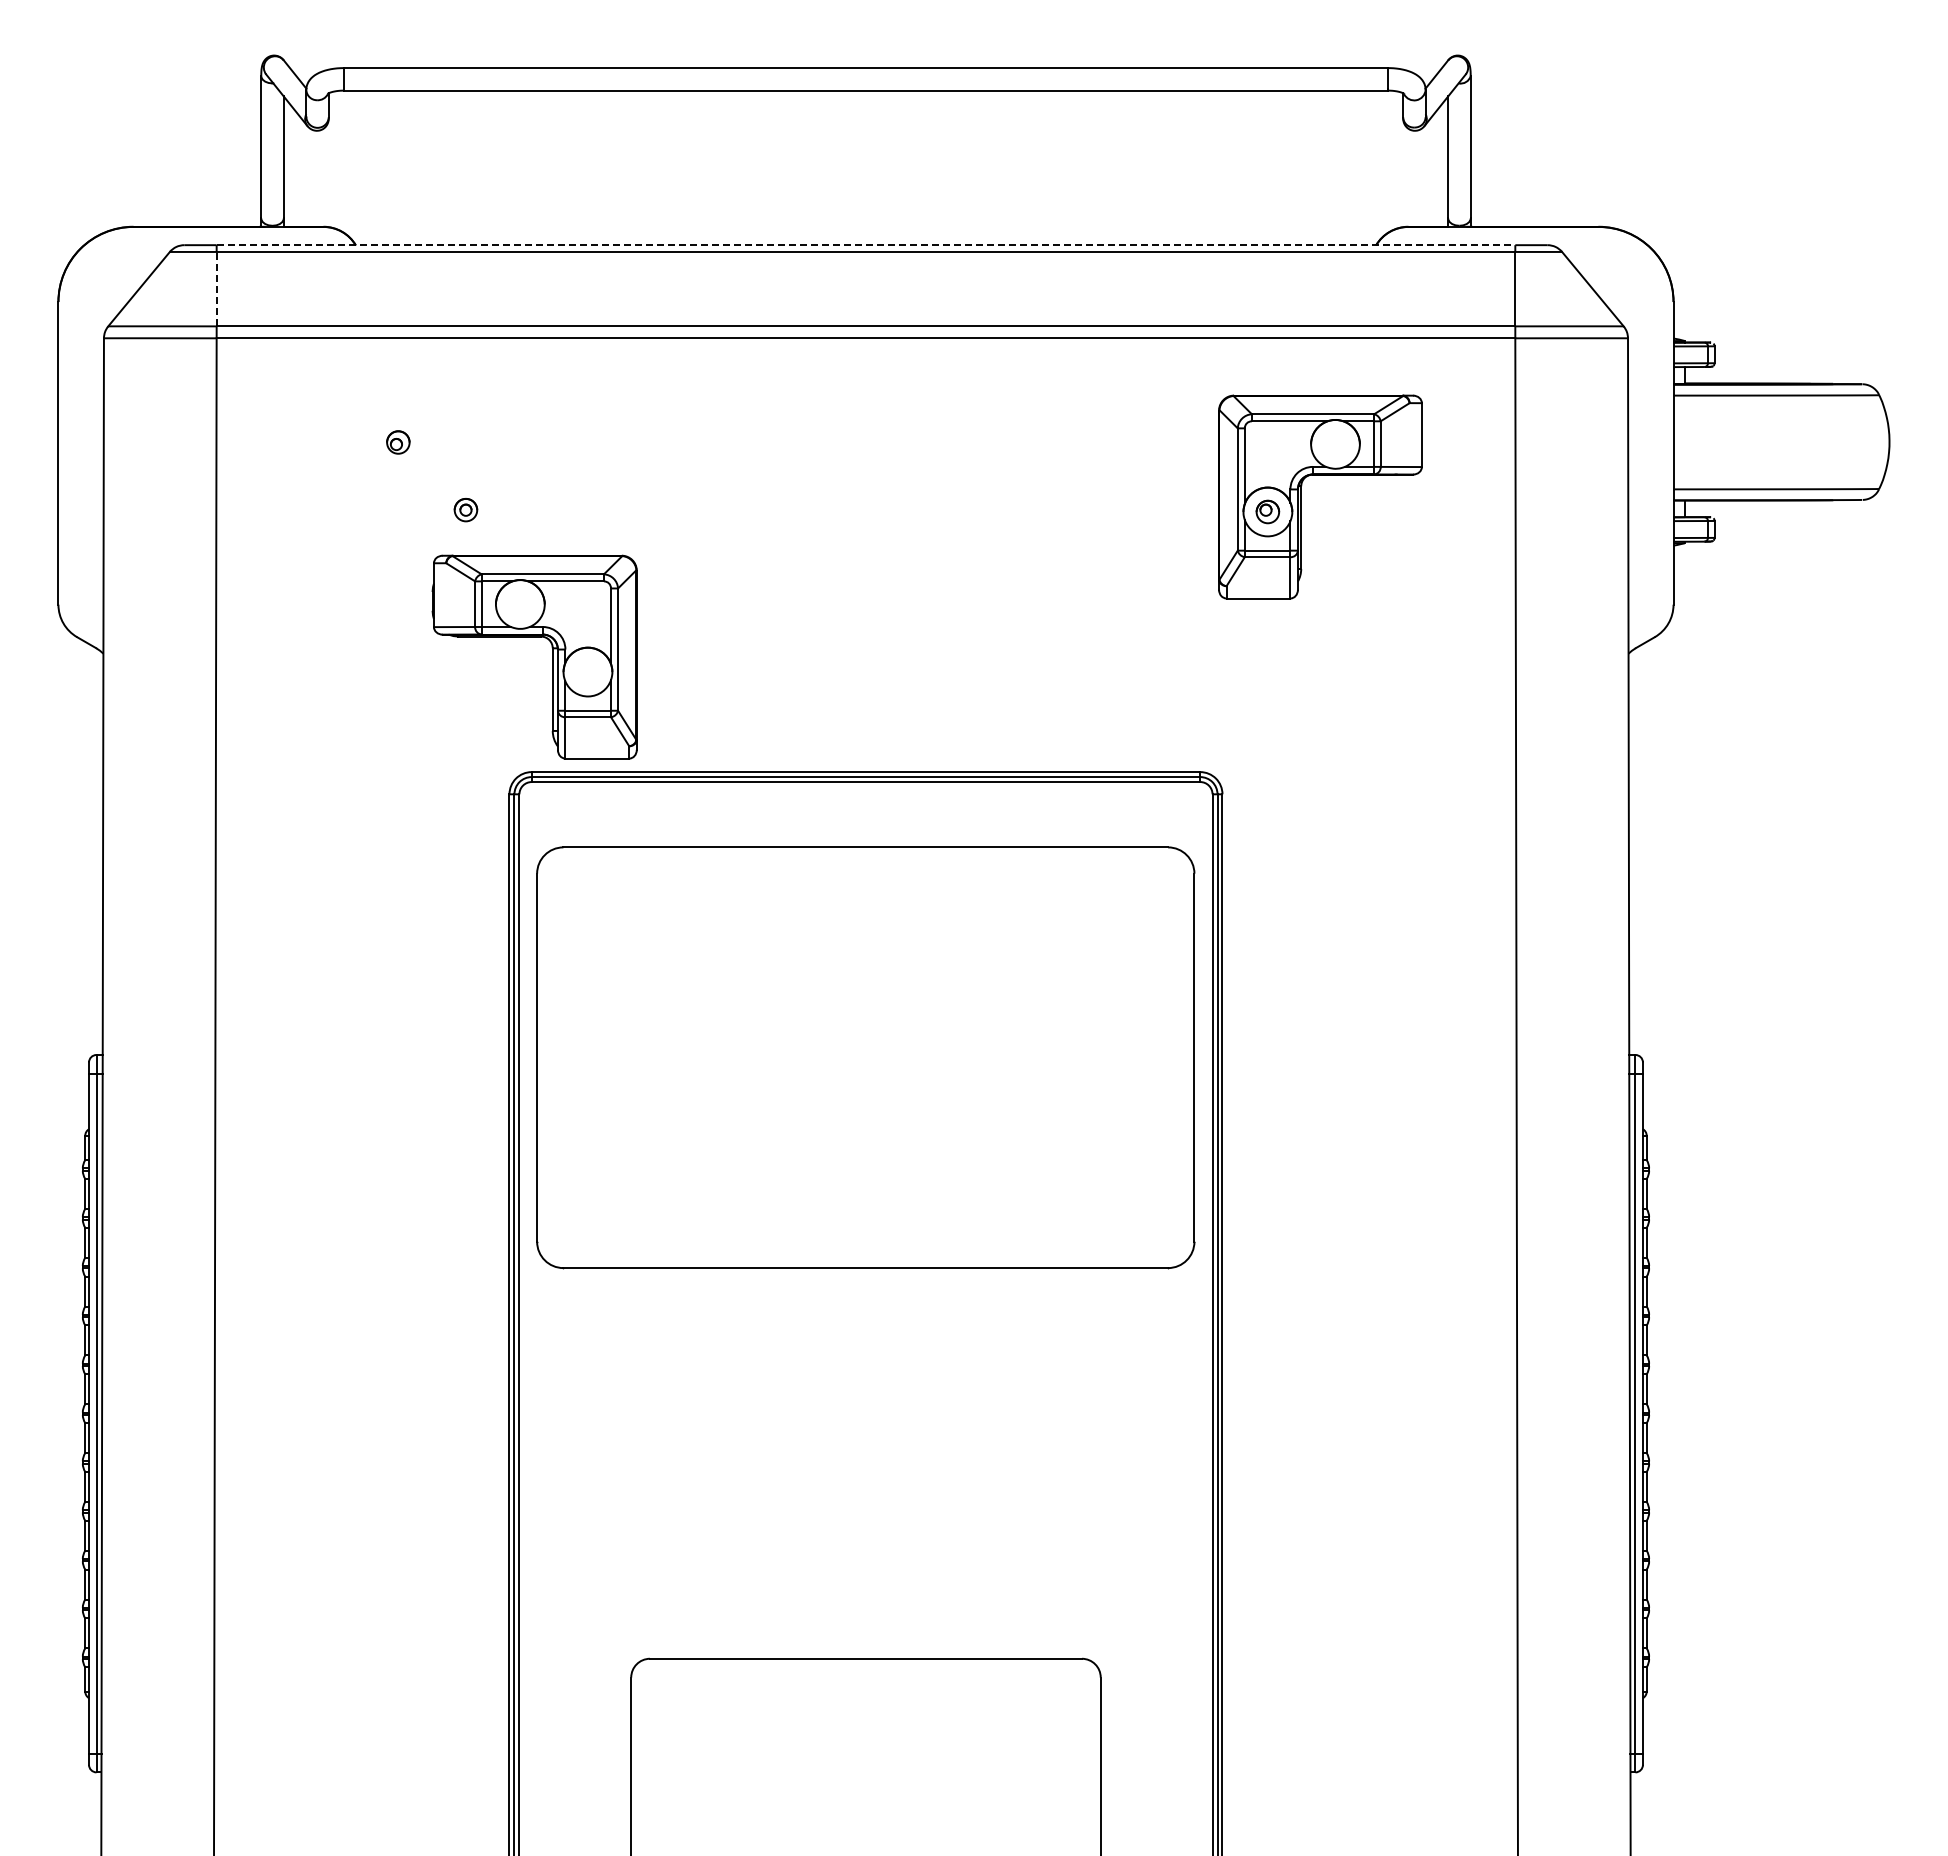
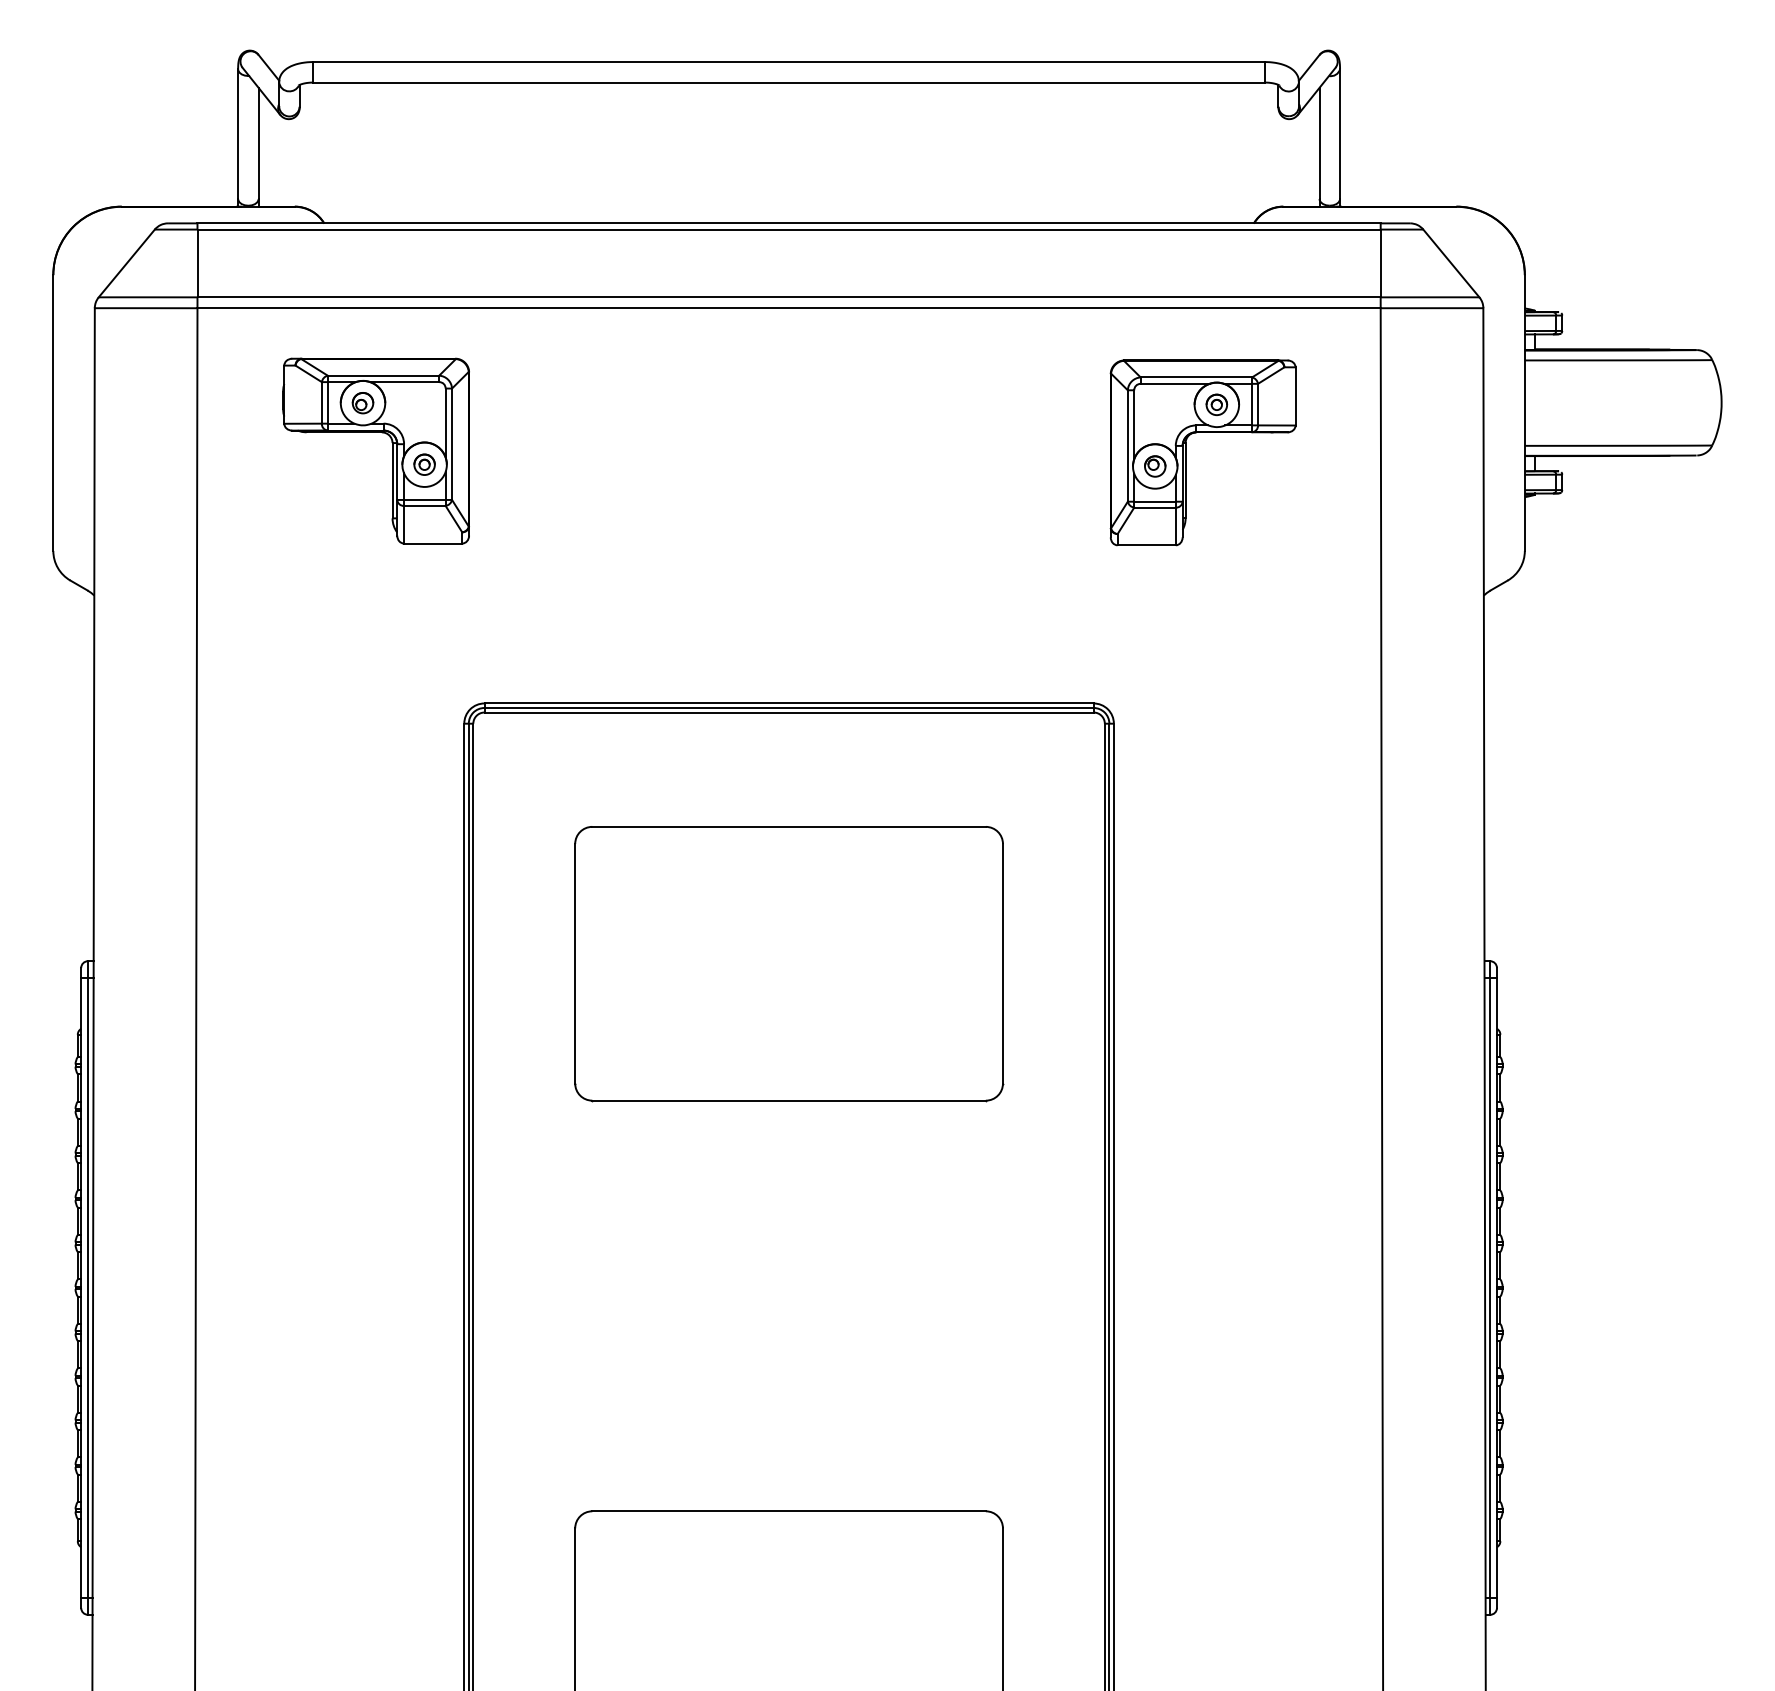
line: (866, 245) -> (789, 223), dashed -> solid
line: (216, 288) -> (197, 262), dashed -> solid
part: (1335, 444) -> (1216, 404), added
part: (552, 656) -> (392, 450), moved
part: (866, 1057) -> (789, 963), size x0.71

